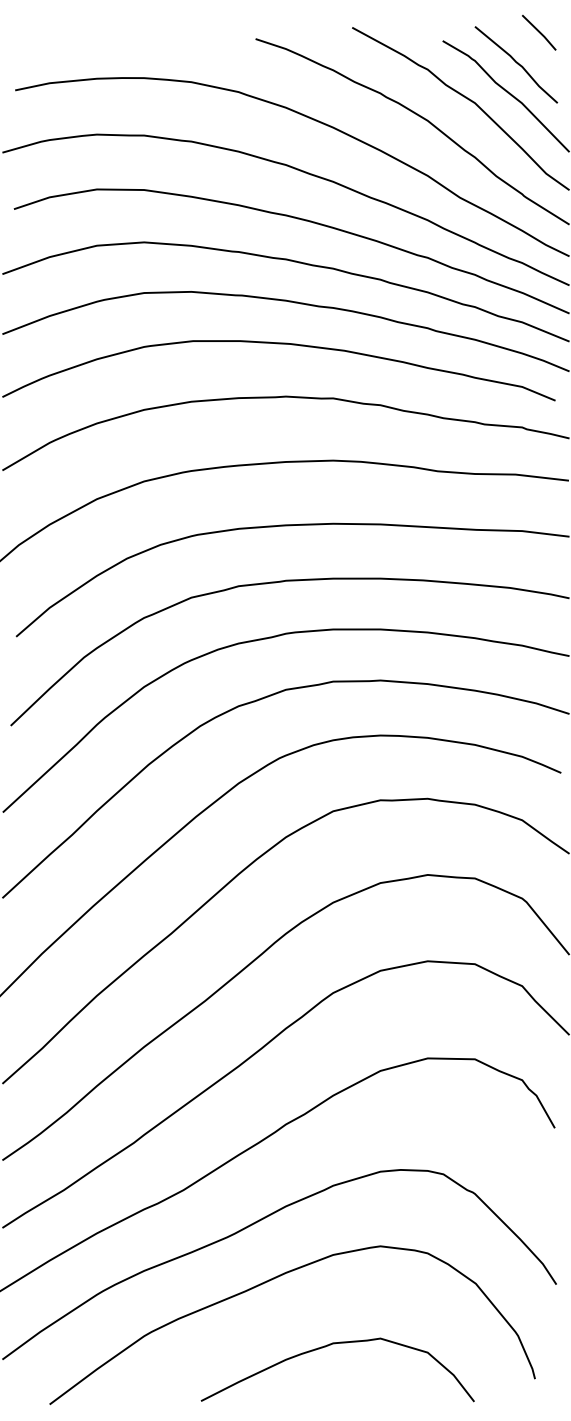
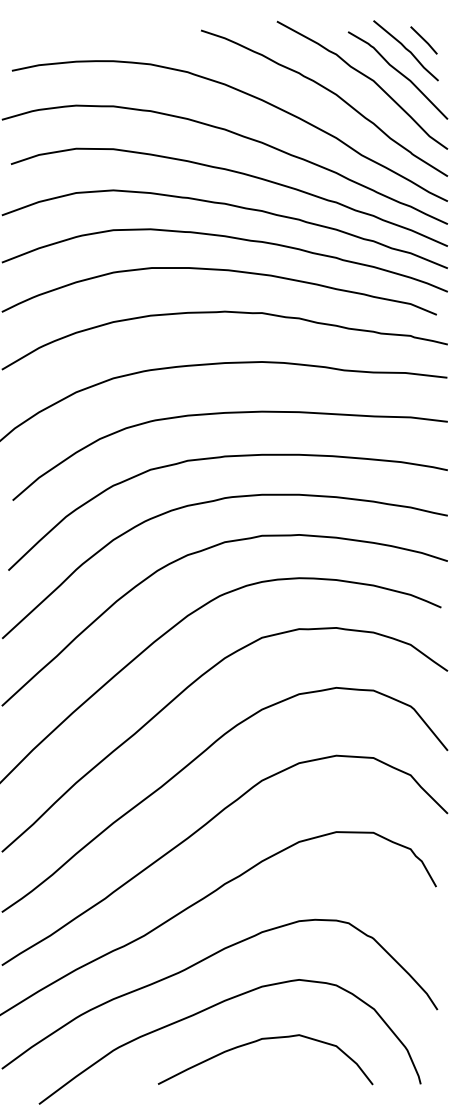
line: (539, 32) -> (424, 40), moved
curve: (328, 1346) -> (258, 1041), moved

